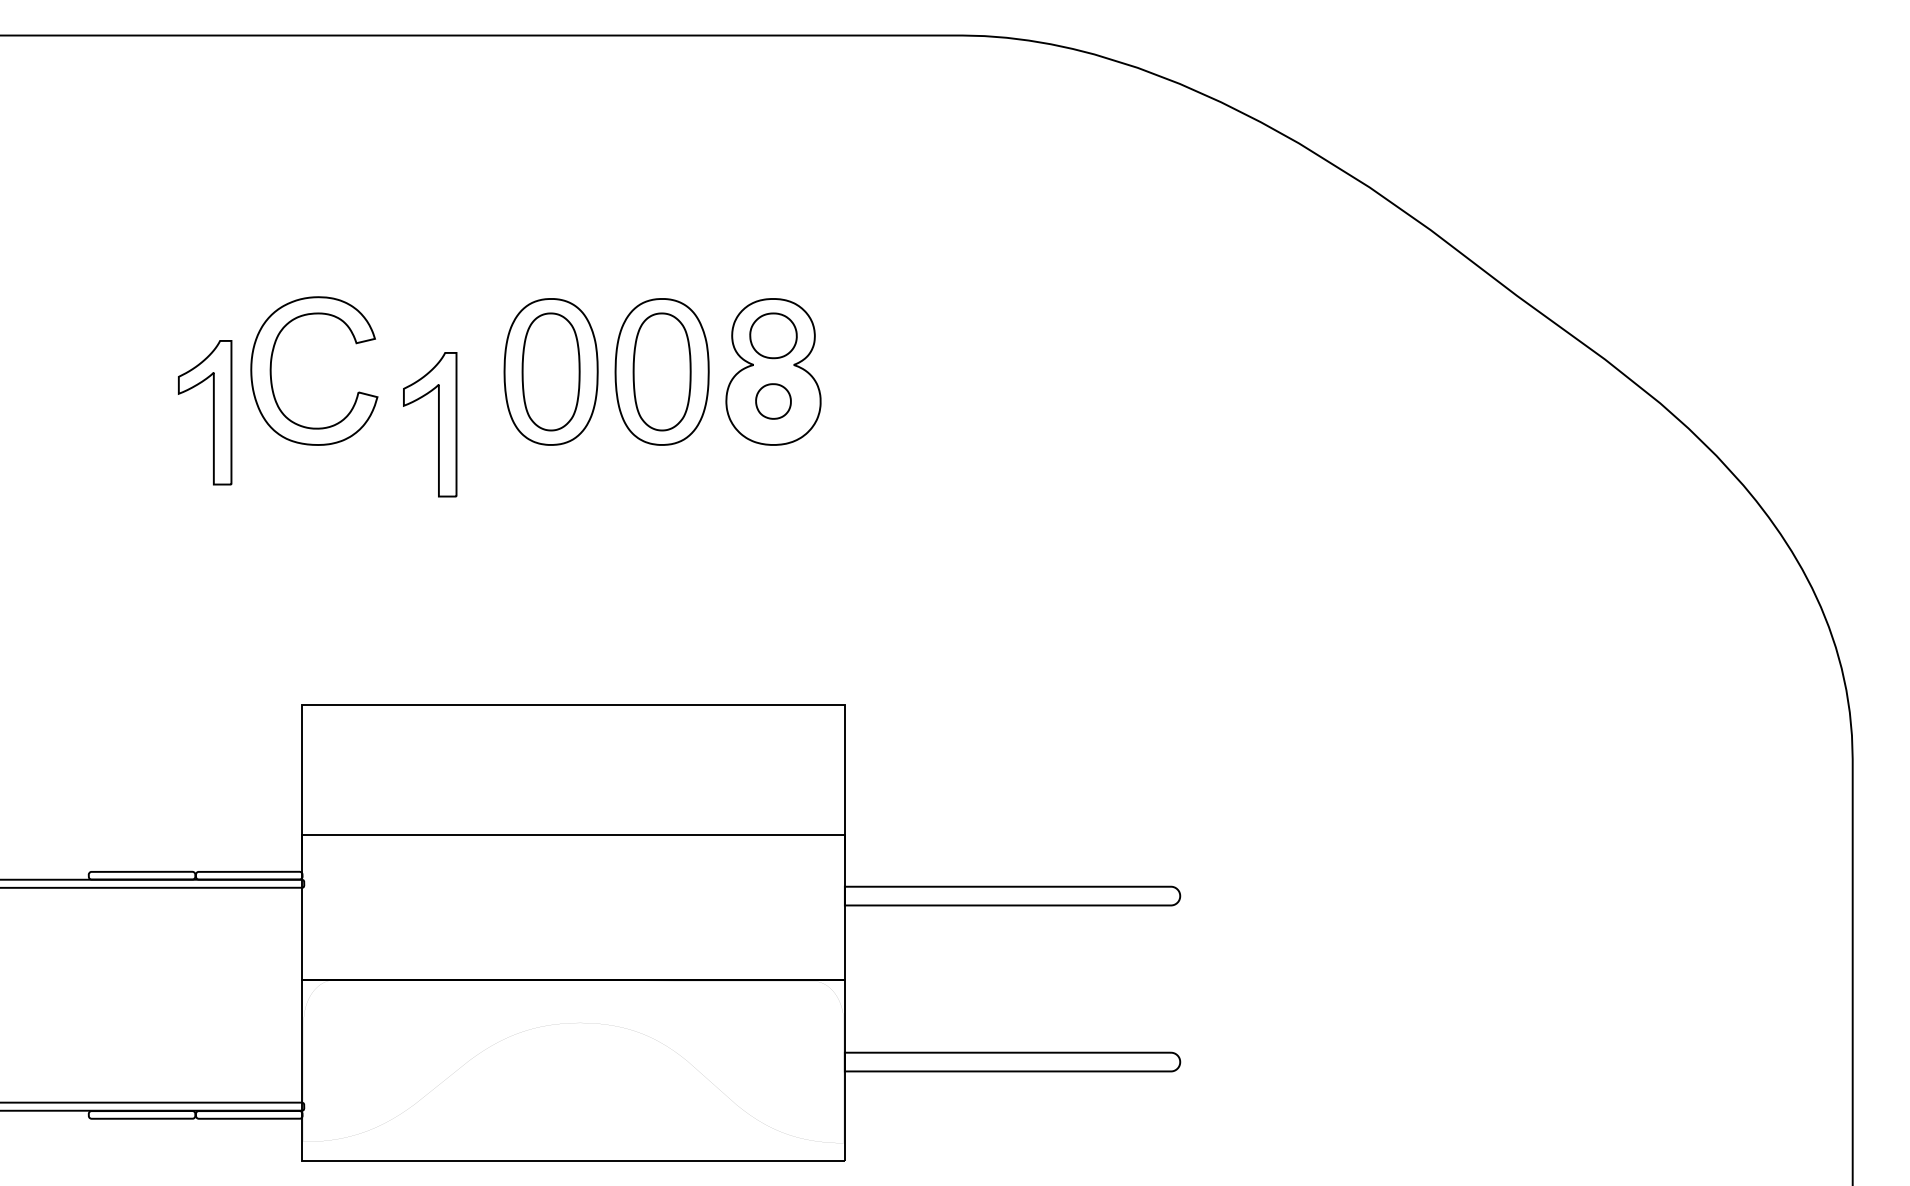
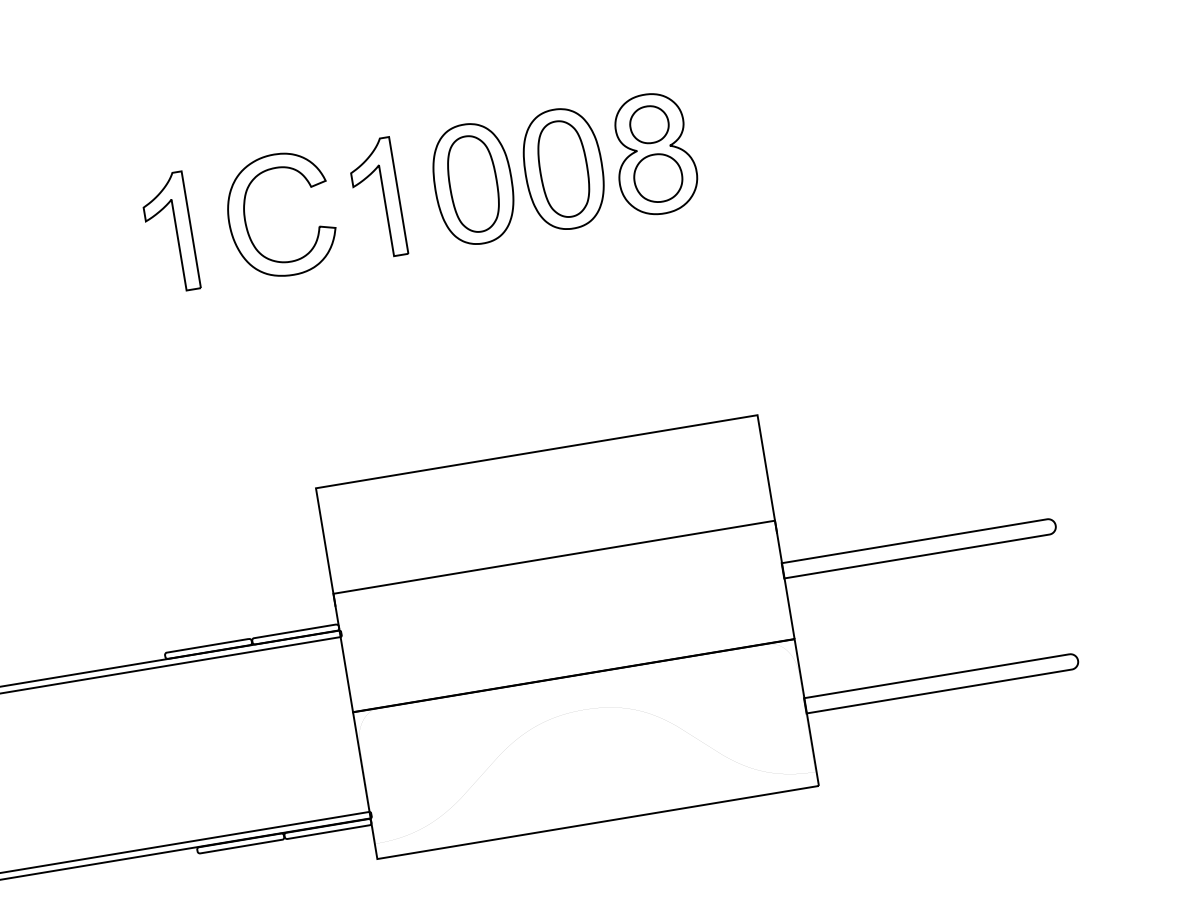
part: (773, 401) -> (658, 178), size x1.67
part: (213, 412) -> (176, 231), moved
part: (438, 424) -> (384, 197), moved

